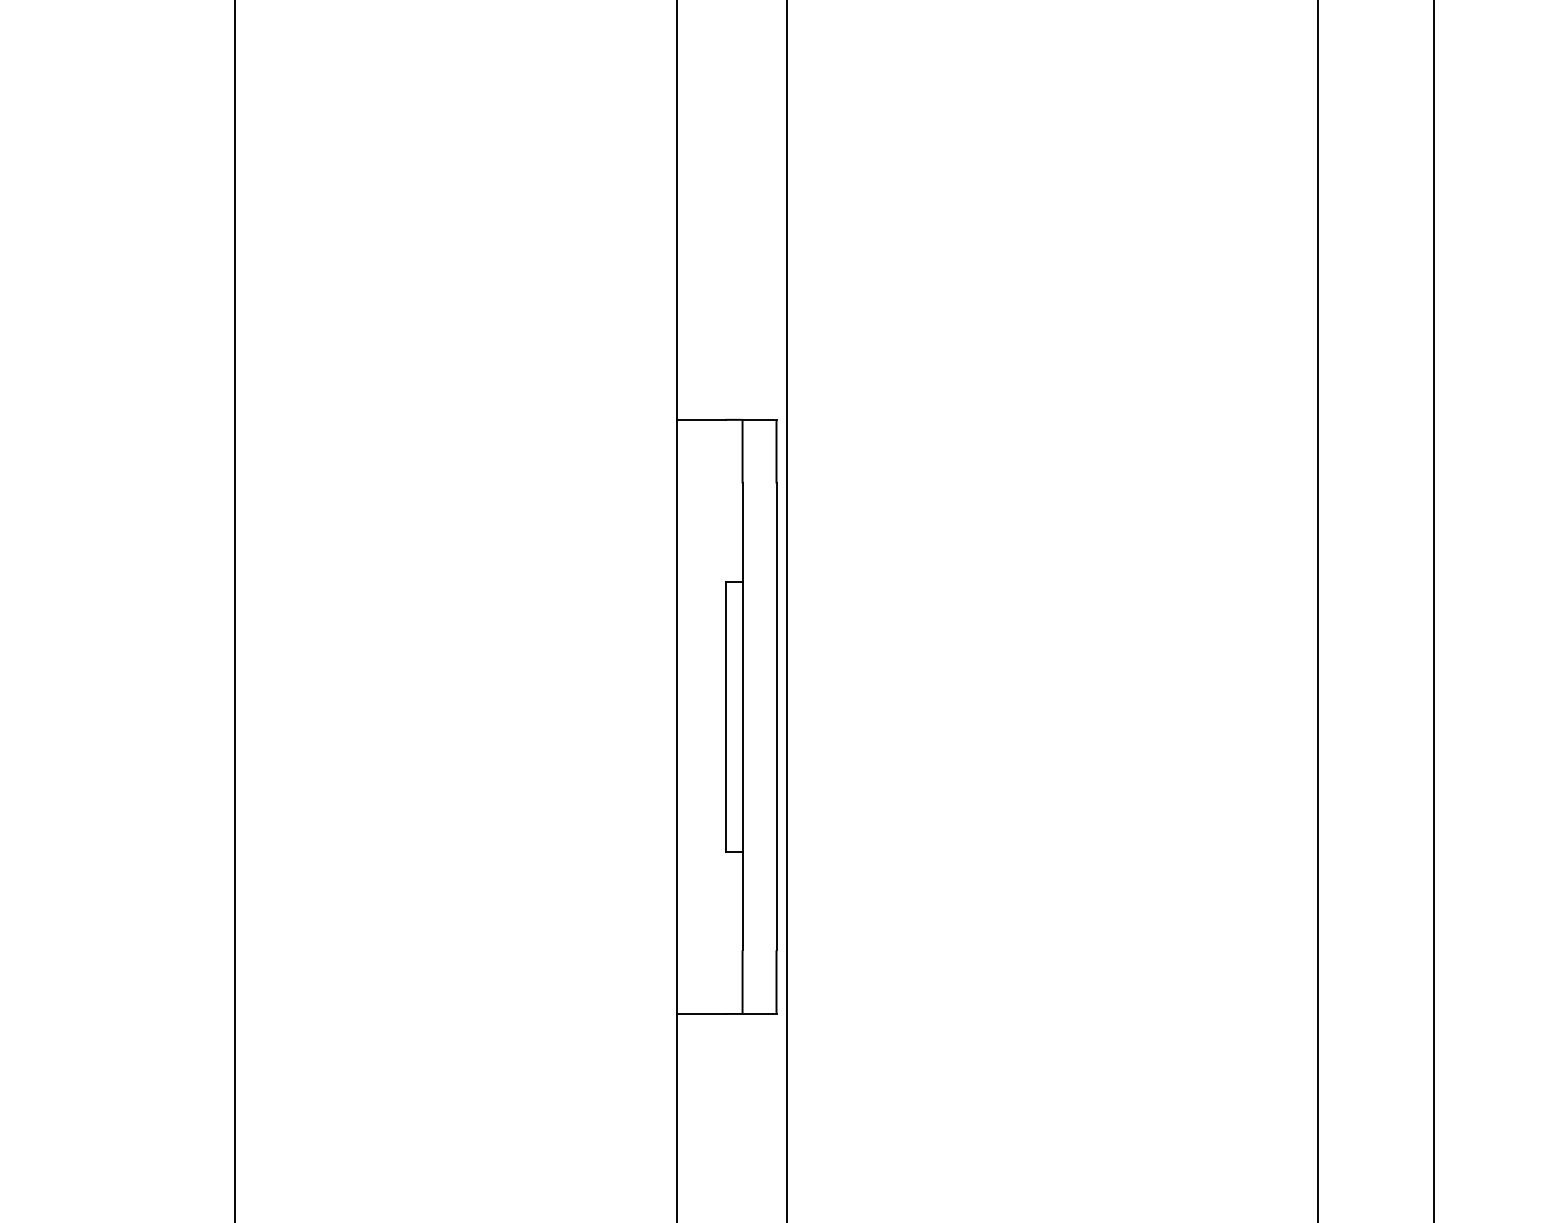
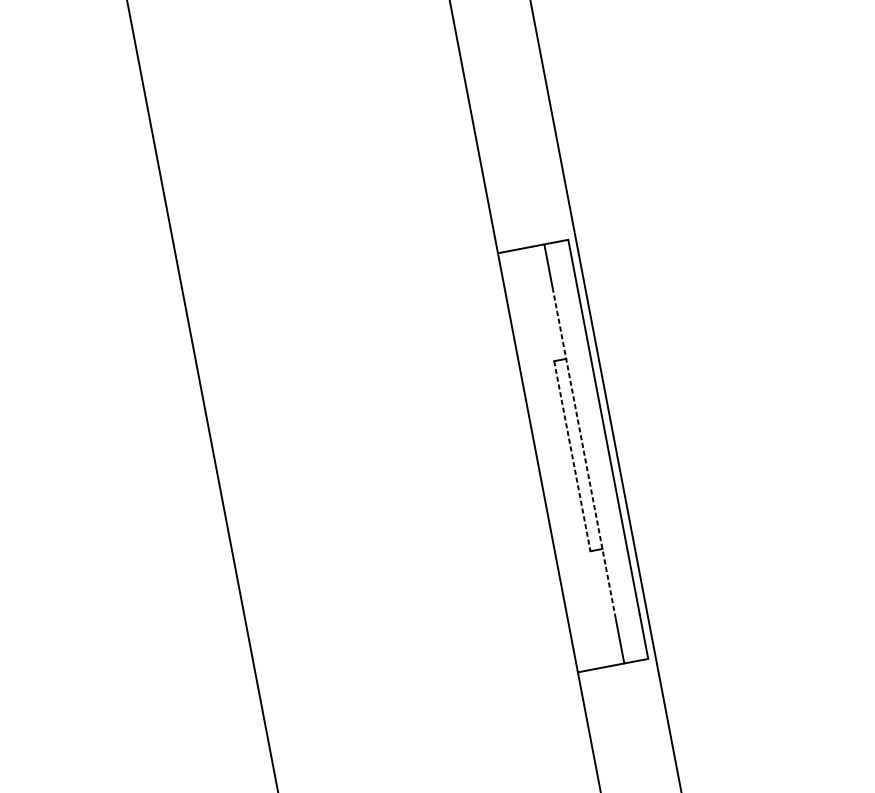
line: (725, 716) -> (572, 455), solid -> dashed
line: (742, 716) -> (584, 453), solid -> dashed

